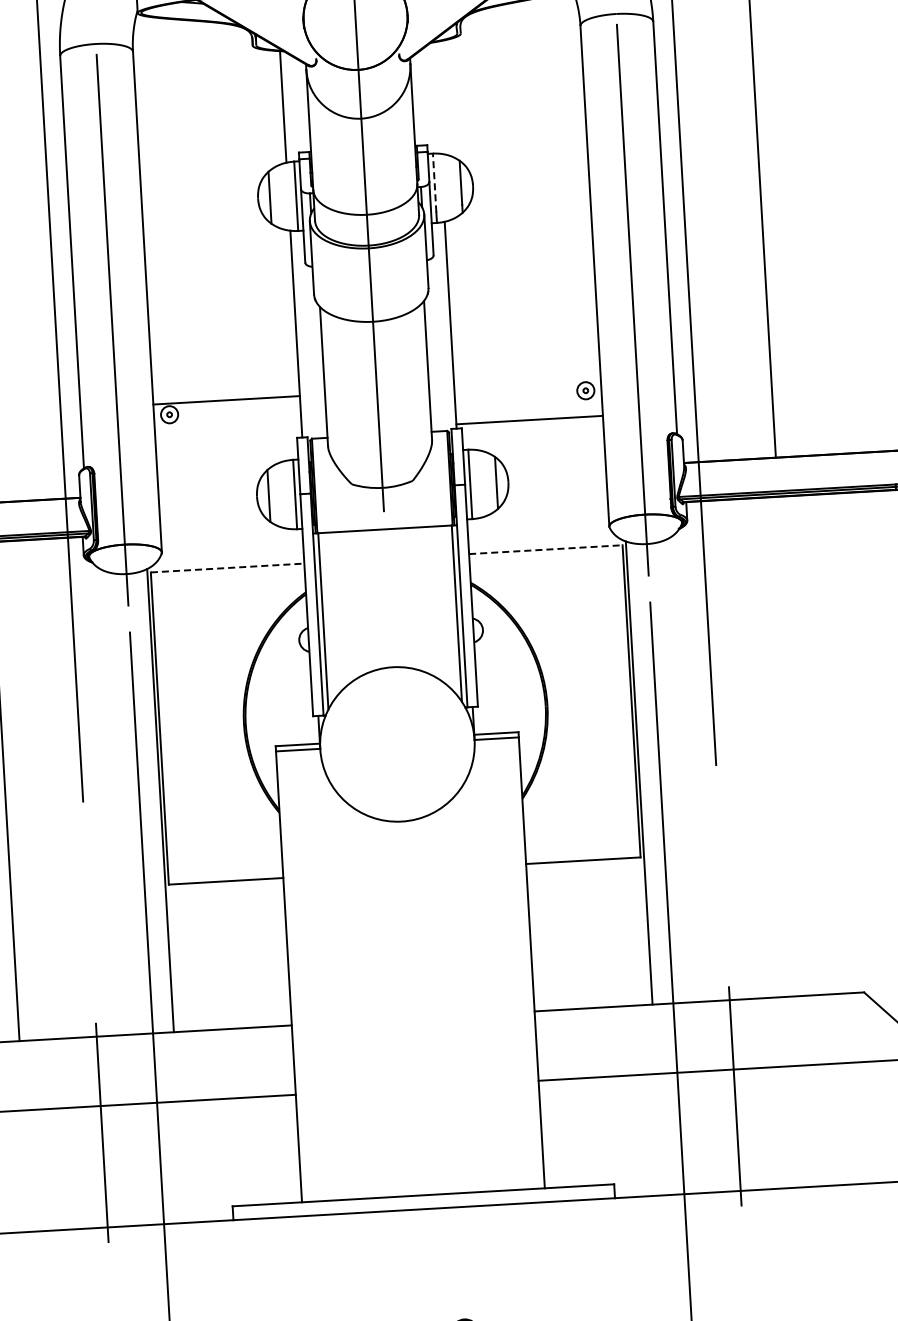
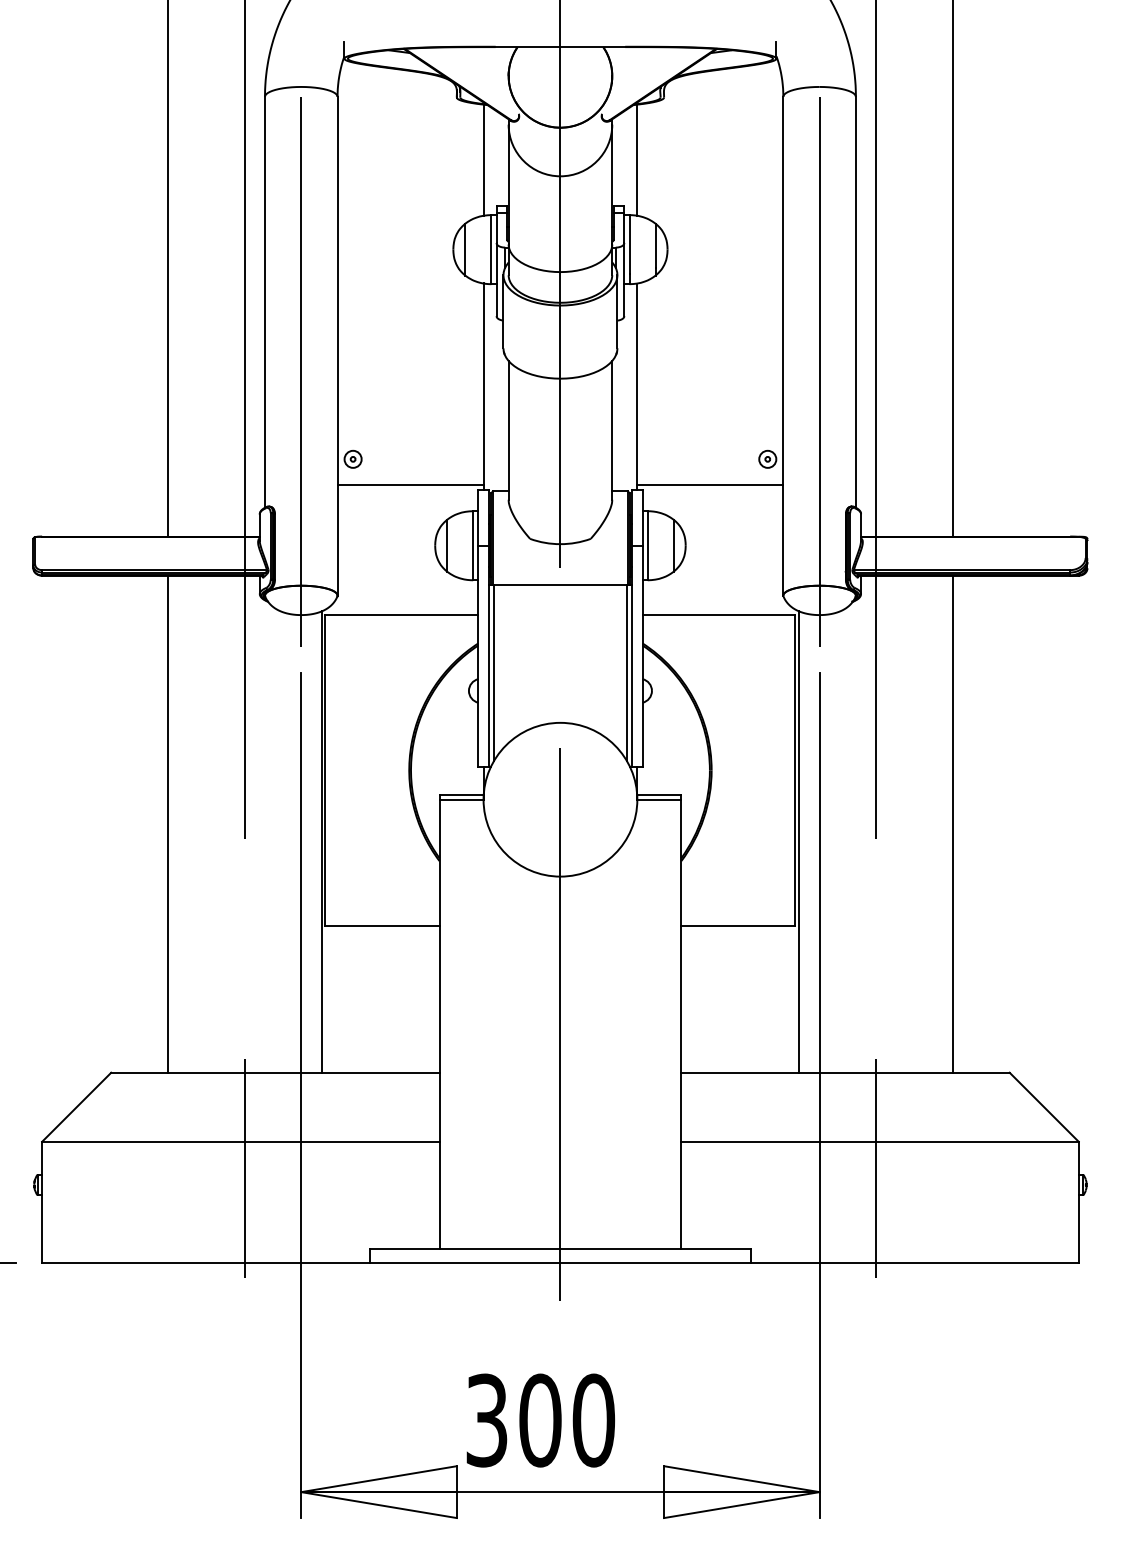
line: (437, 97) -> (637, 159), added
line: (434, 182) -> (629, 243), dashed -> solid
line: (226, 400) -> (410, 485), moved
line: (546, 549) -> (719, 614), dashed -> solid
line: (228, 567) -> (402, 614), dashed -> solid
line: (792, 745) -> (952, 823), added
line: (410, 969) -> (560, 1023), added

